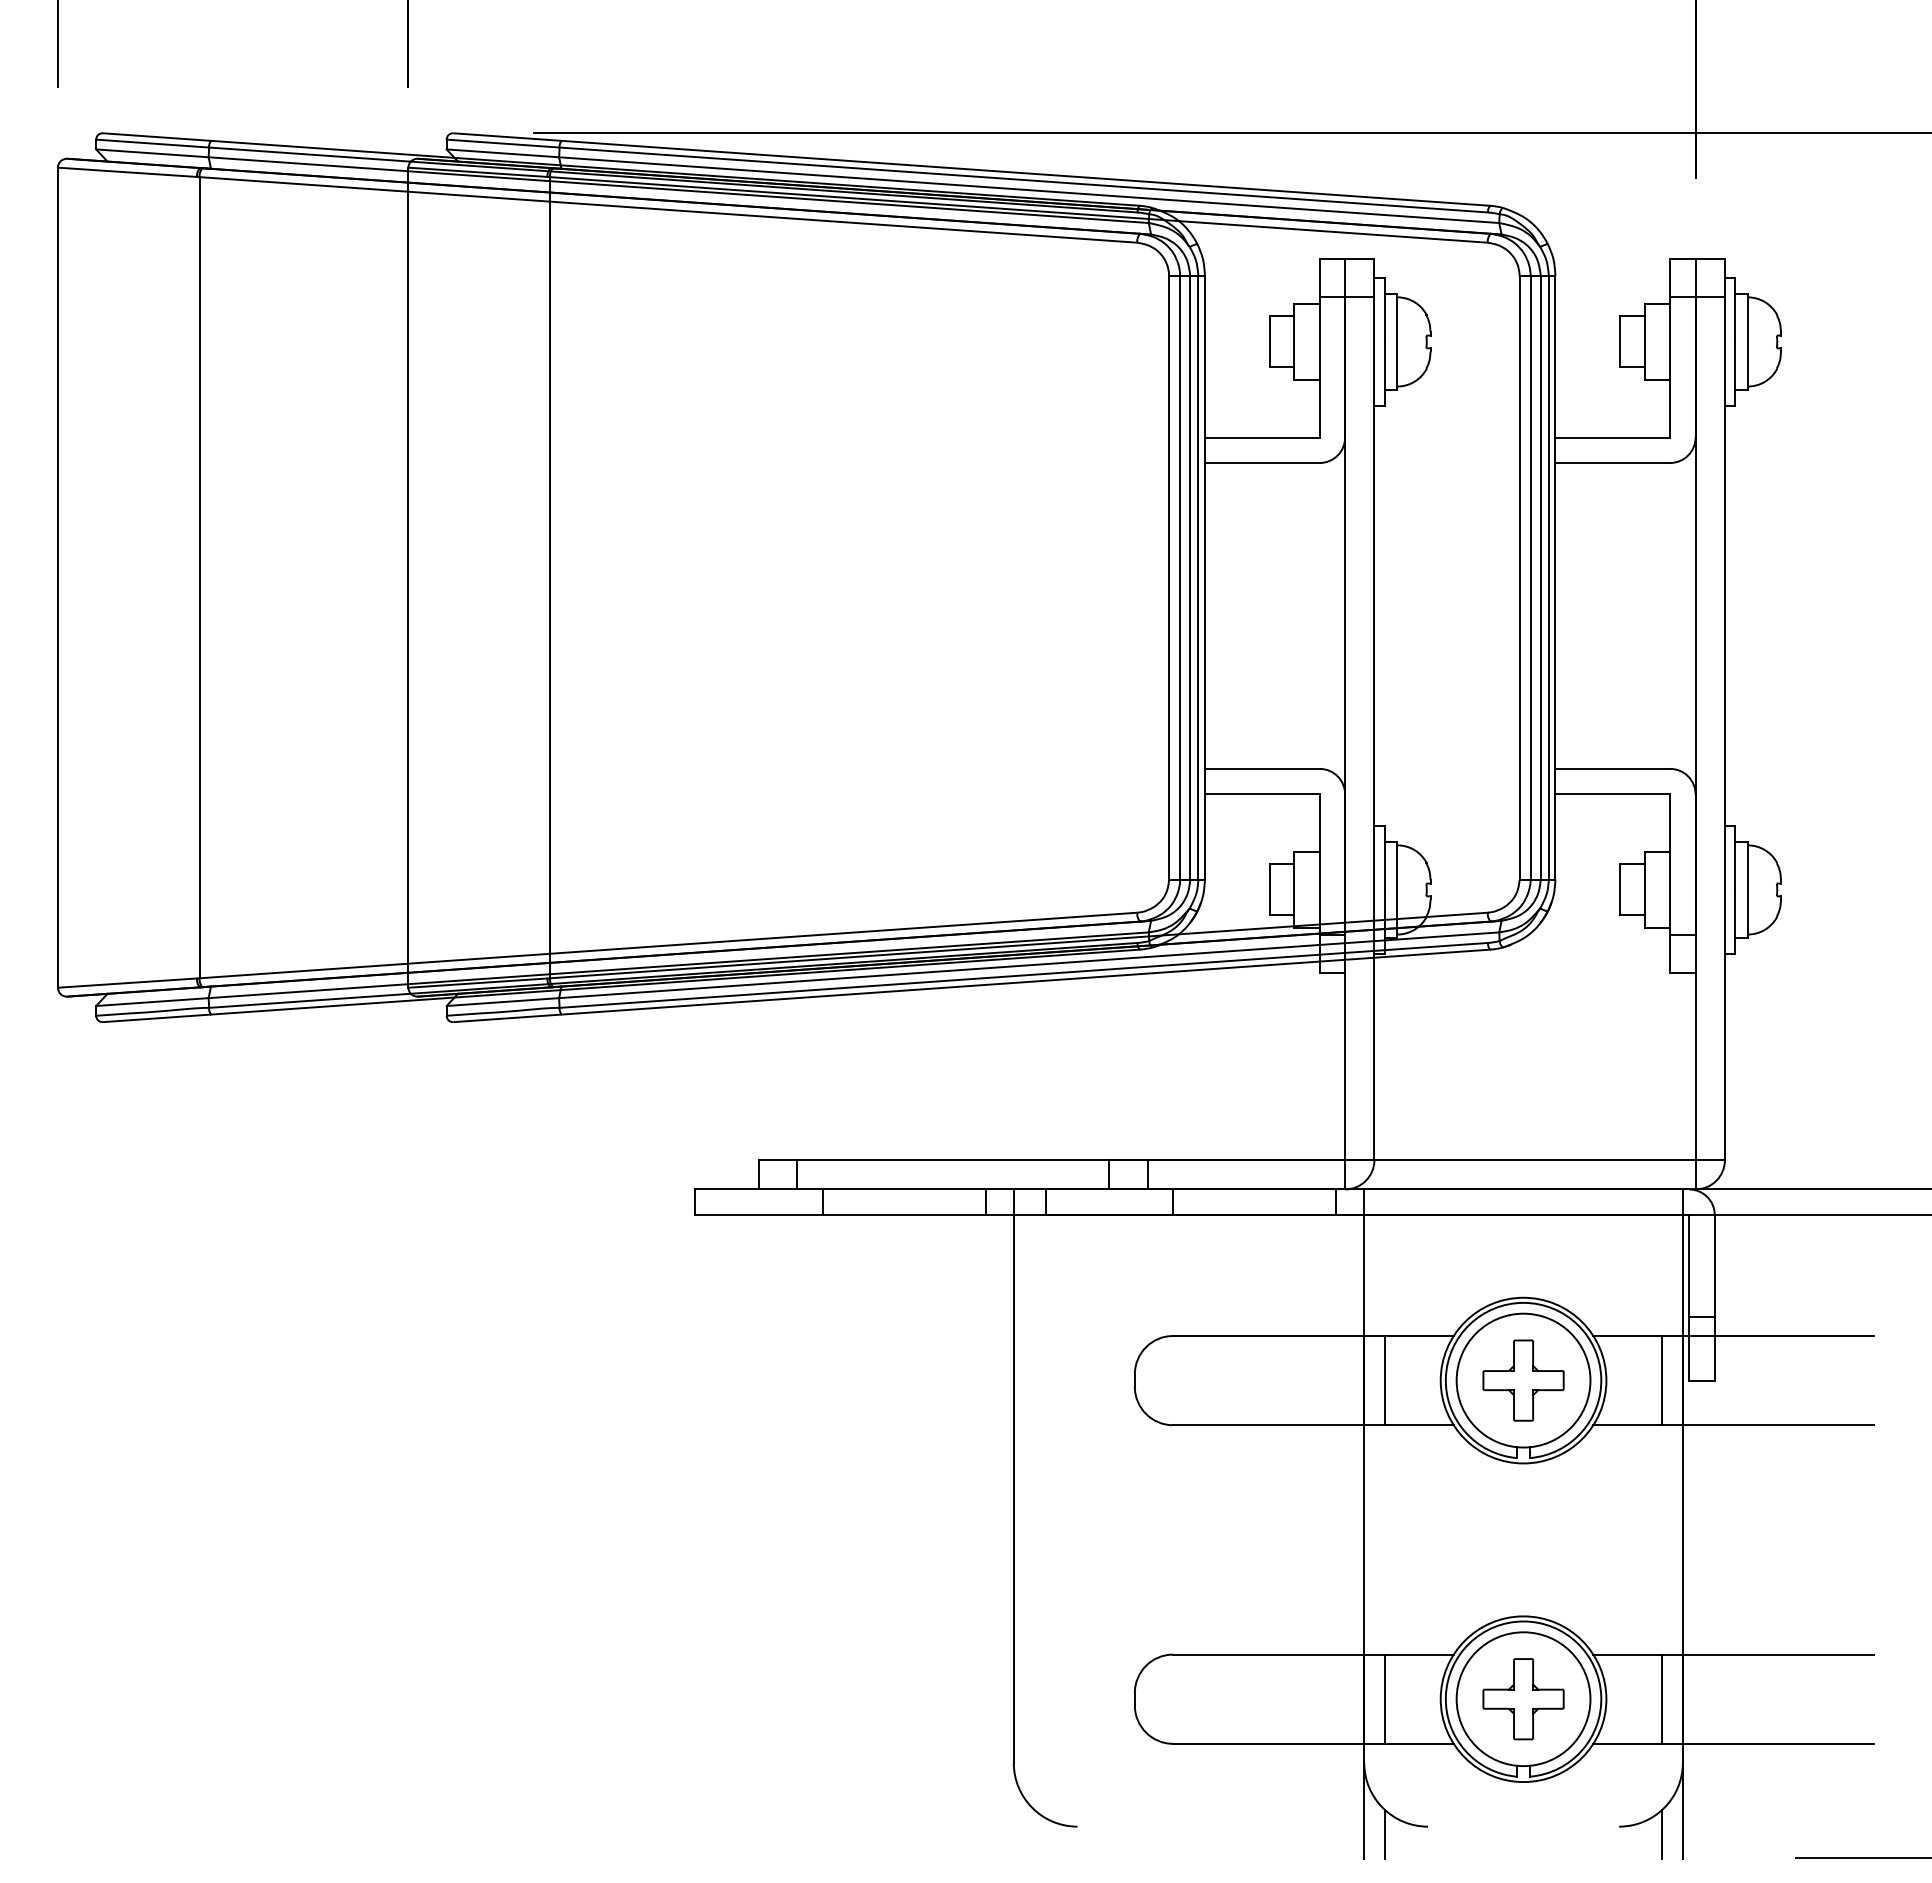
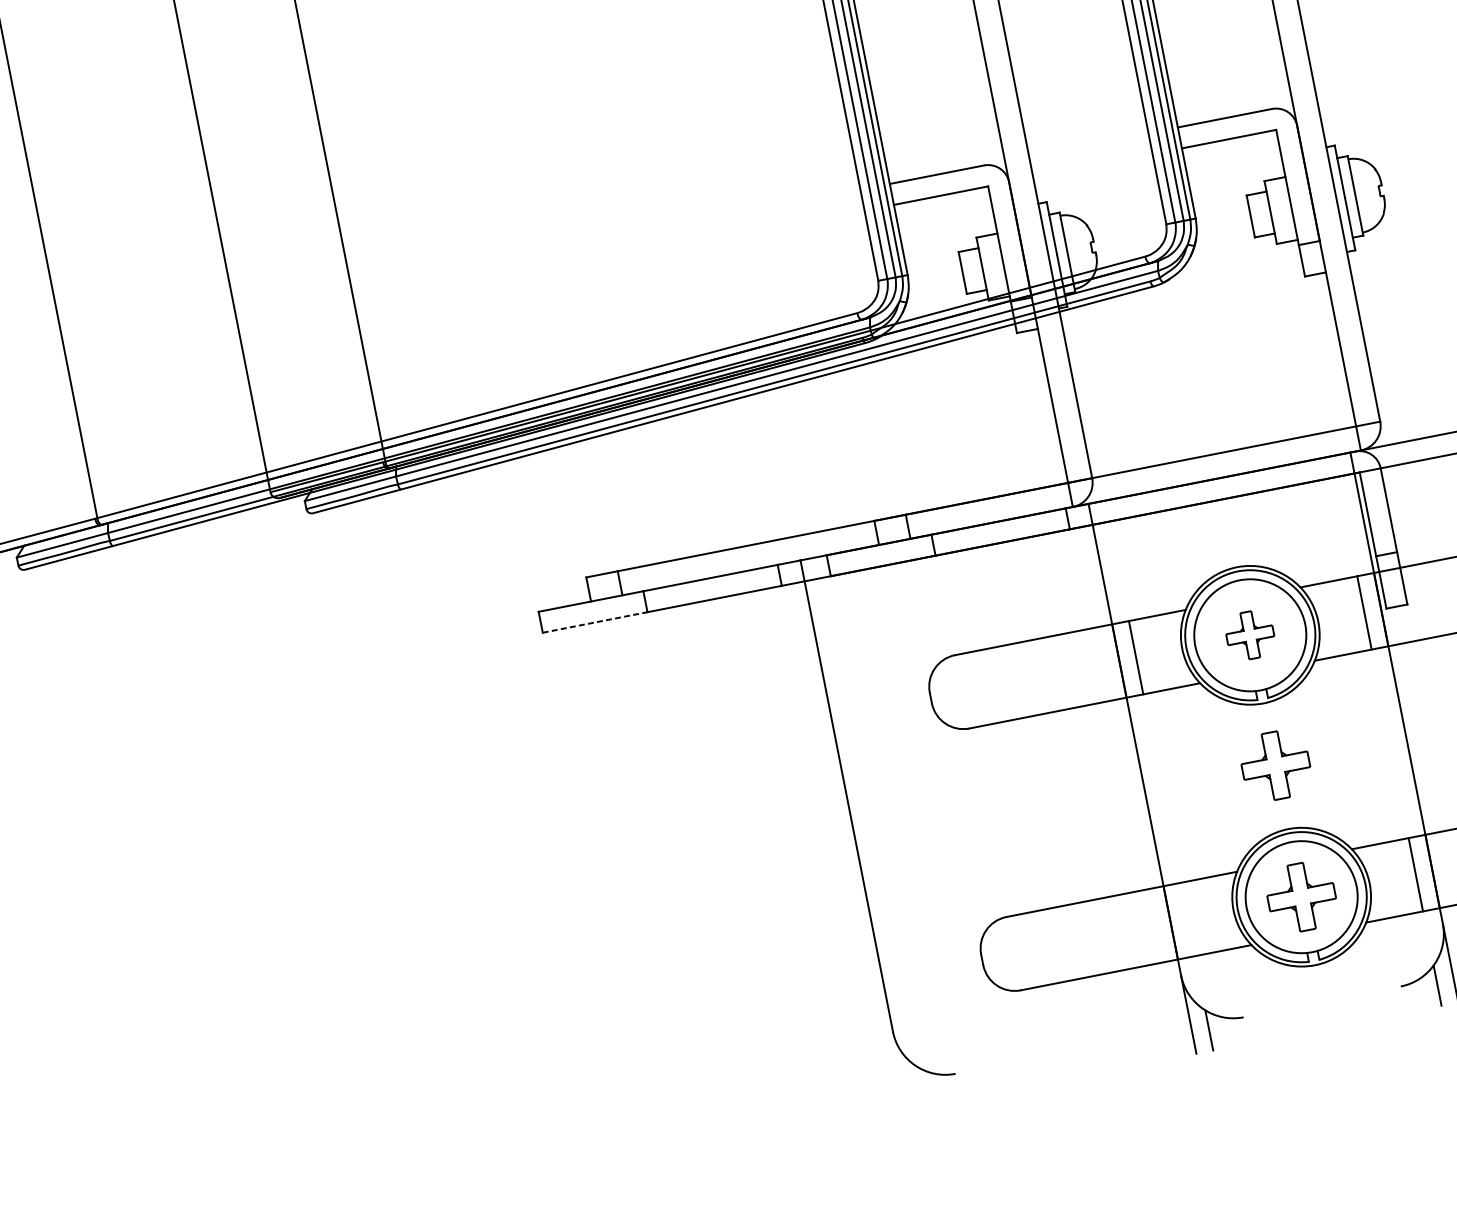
line: (758, 1214) -> (594, 622), solid -> dashed
part: (1523, 1380) -> (1250, 635), size x0.7
part: (1523, 1539) -> (1275, 765), added
line: (1384, 1698) -> (1187, 919), removed

